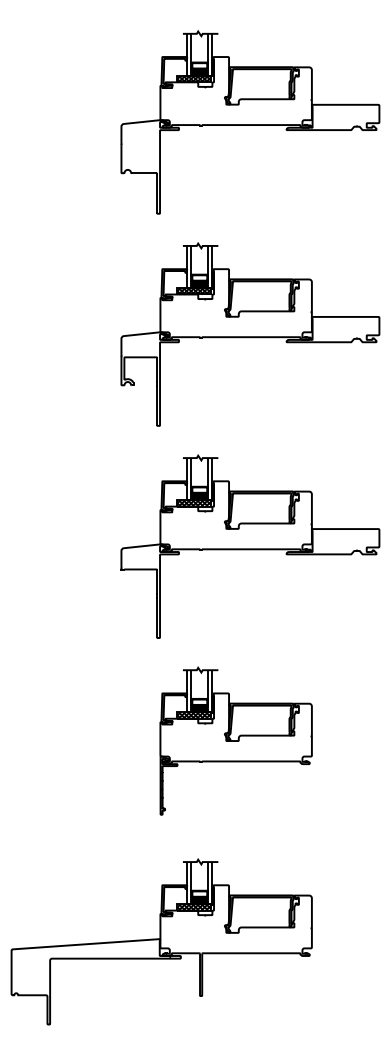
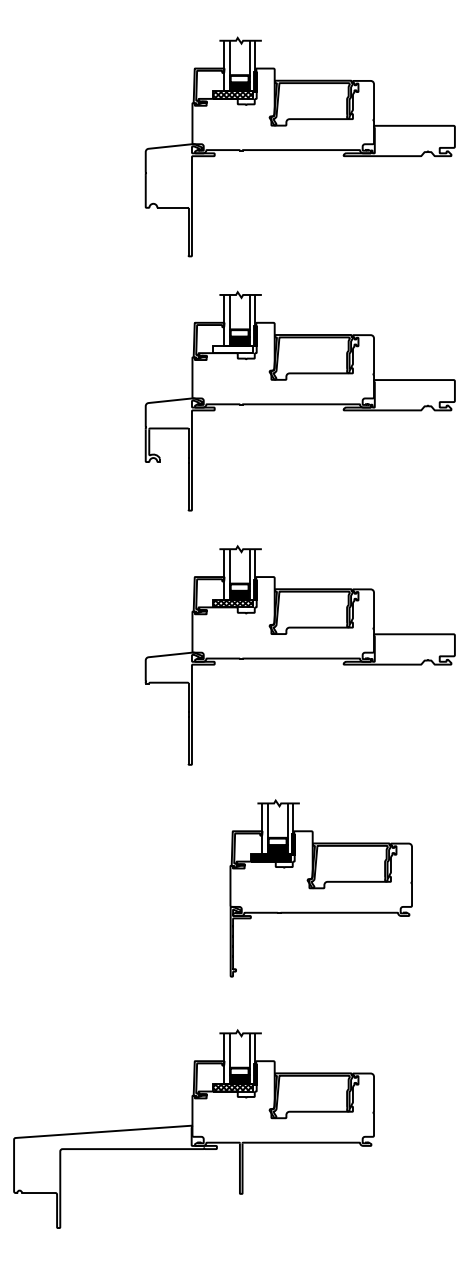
hatch: (193, 291) -> (232, 349), removed
part: (235, 741) -> (320, 888), moved

